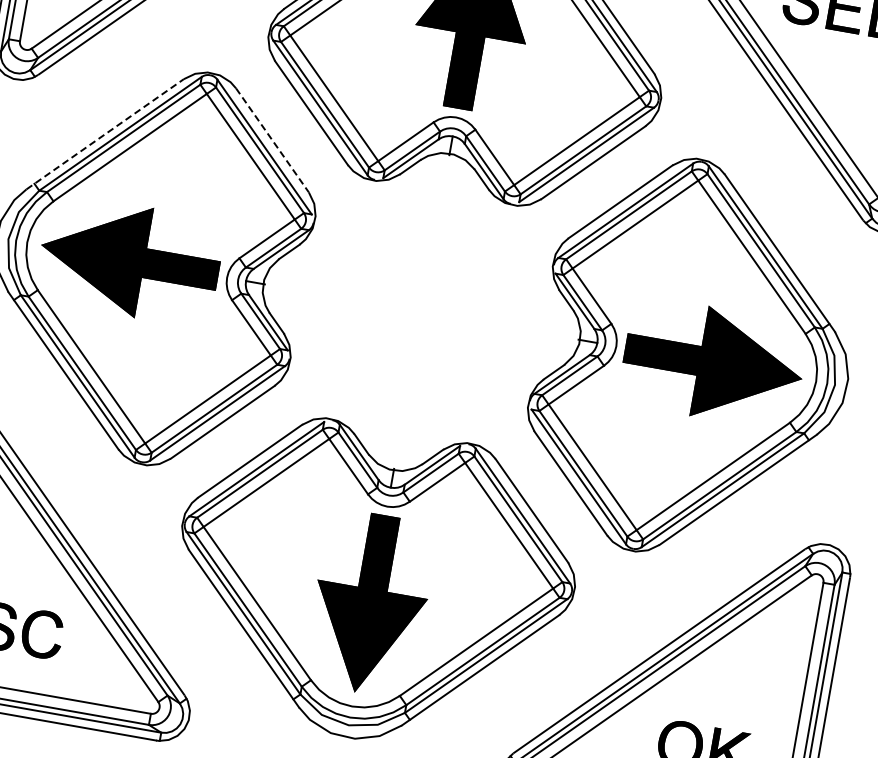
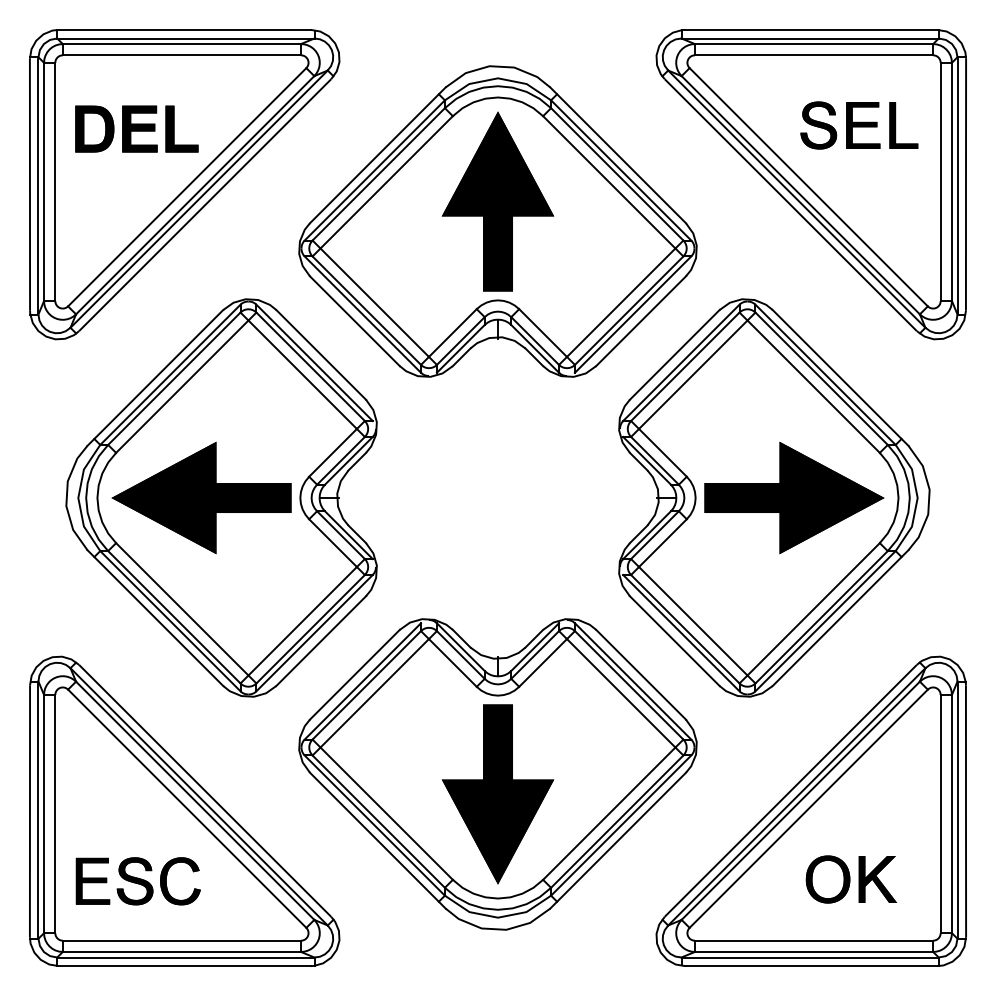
line: (105, 133) -> (155, 377), dashed -> solid
line: (272, 141) -> (321, 355), dashed -> solid

